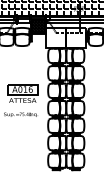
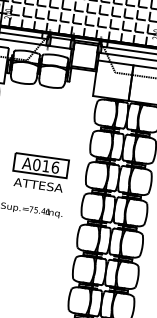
hatch: (37, 25) -> (83, 54), removed

